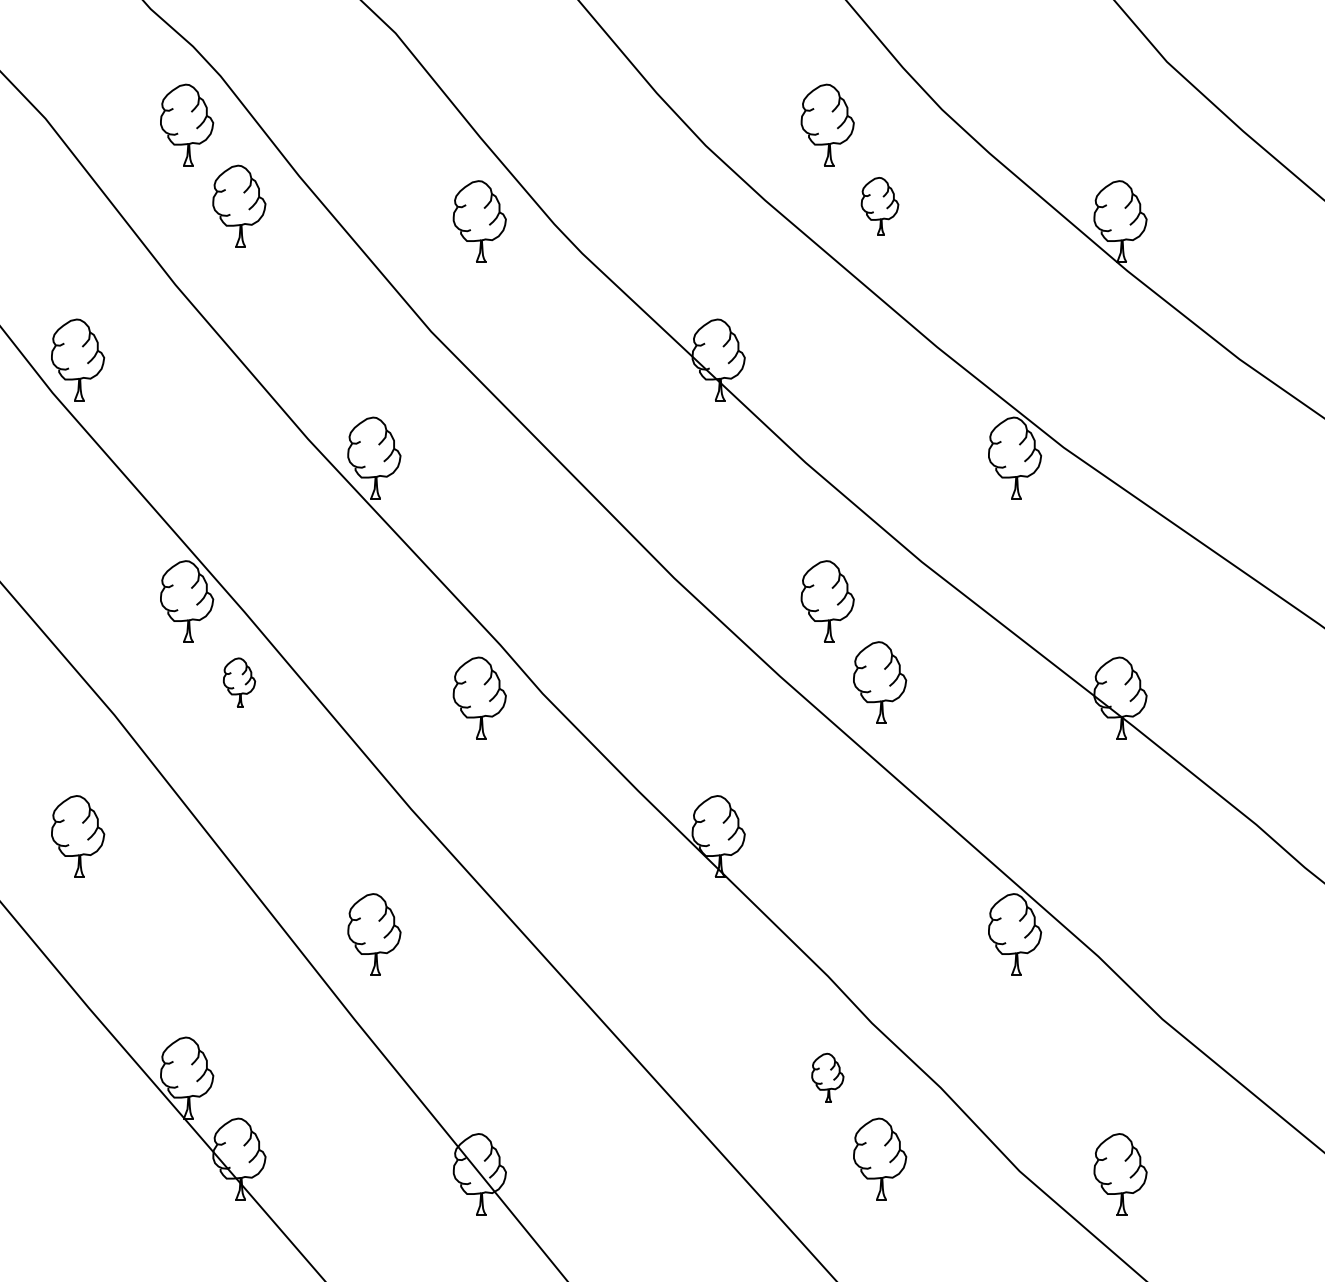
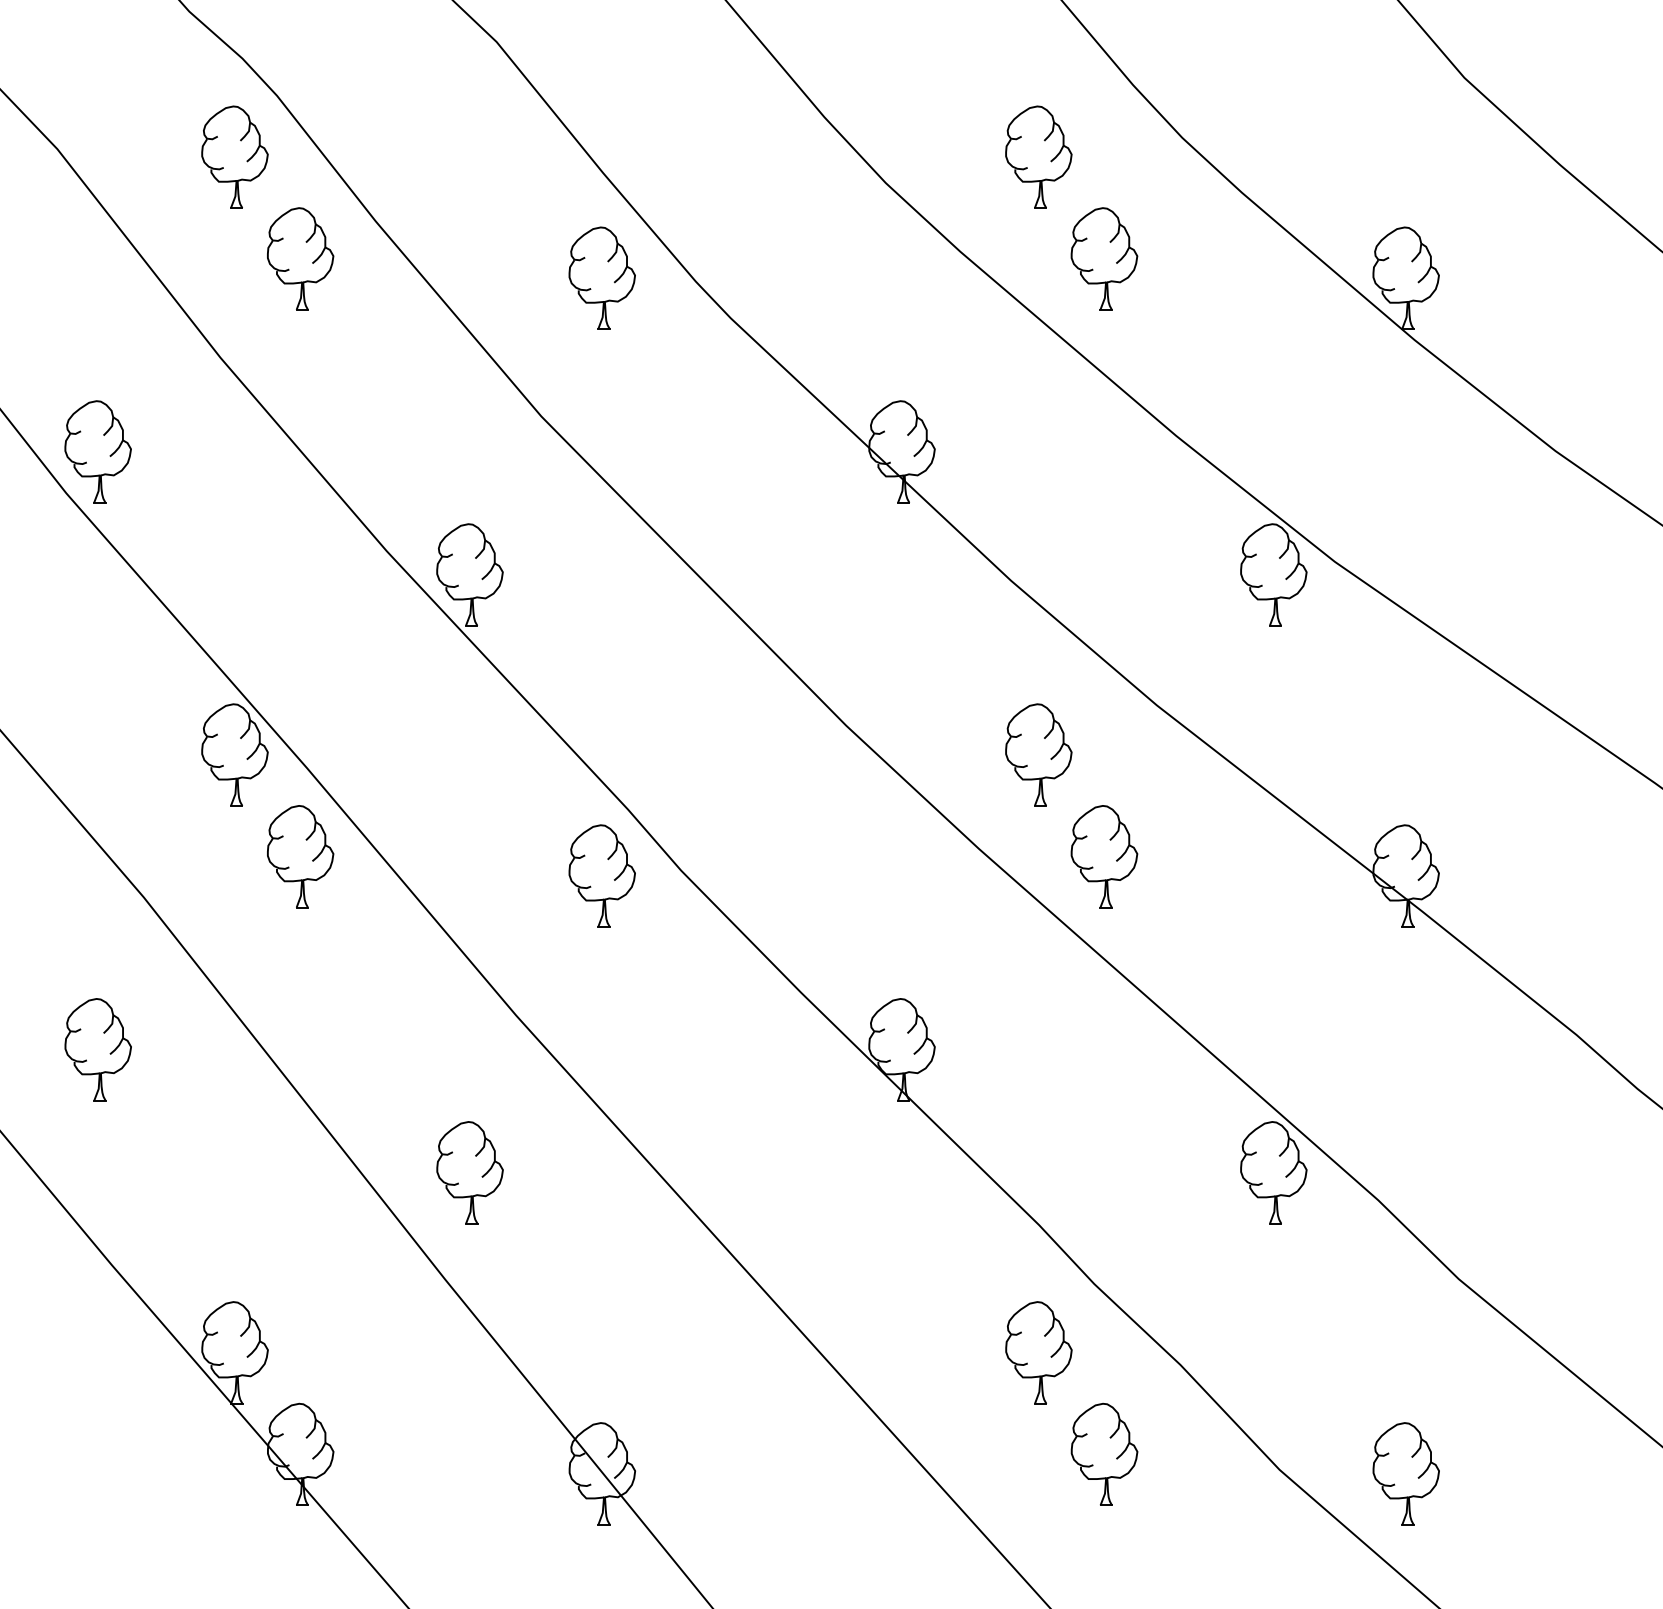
part: (880, 205) -> (1104, 258), size x1.43
part: (239, 682) -> (300, 856), size x1.67
part: (827, 1077) -> (1038, 1352), size x1.67

